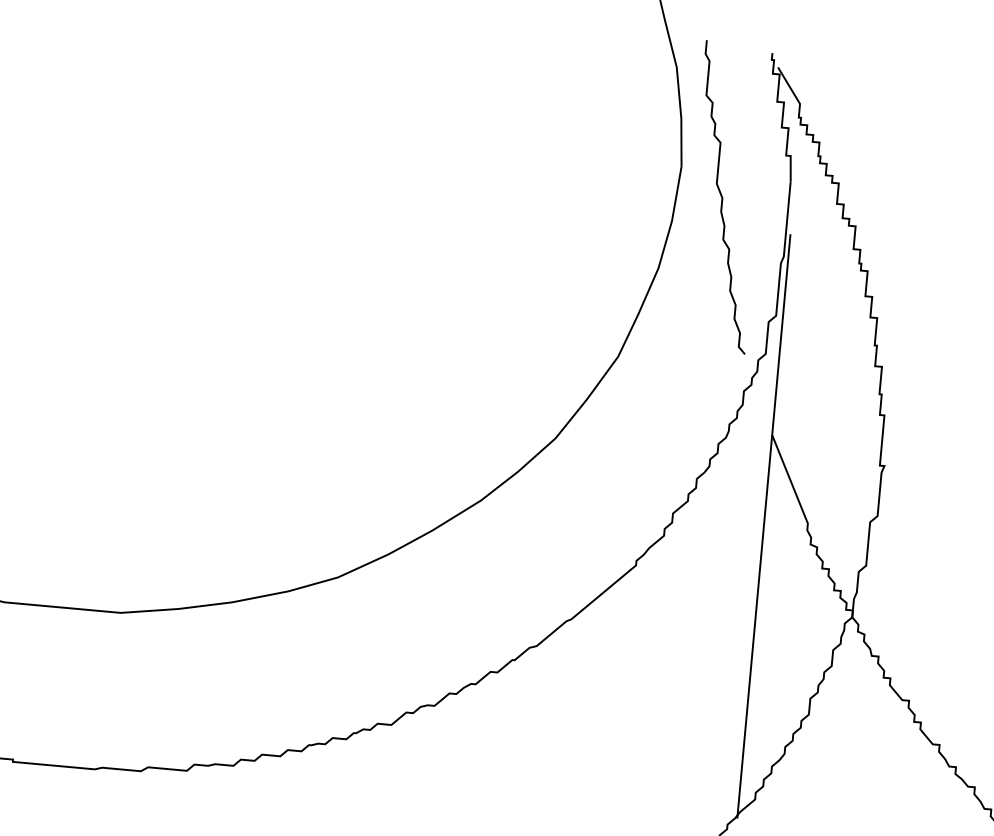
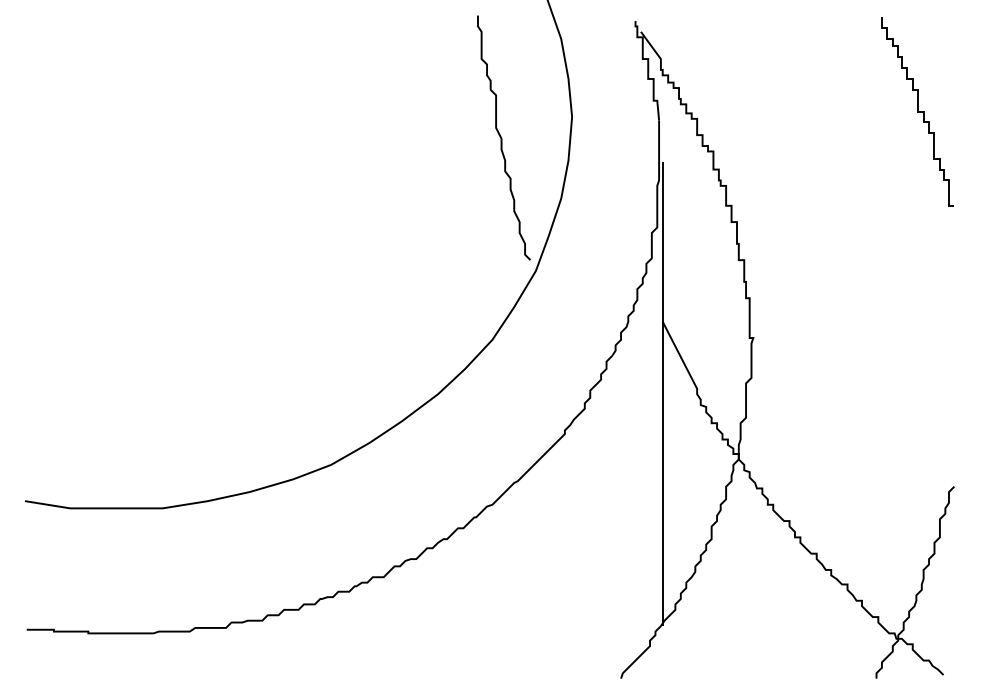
curve: (723, 197) -> (502, 138), moved

